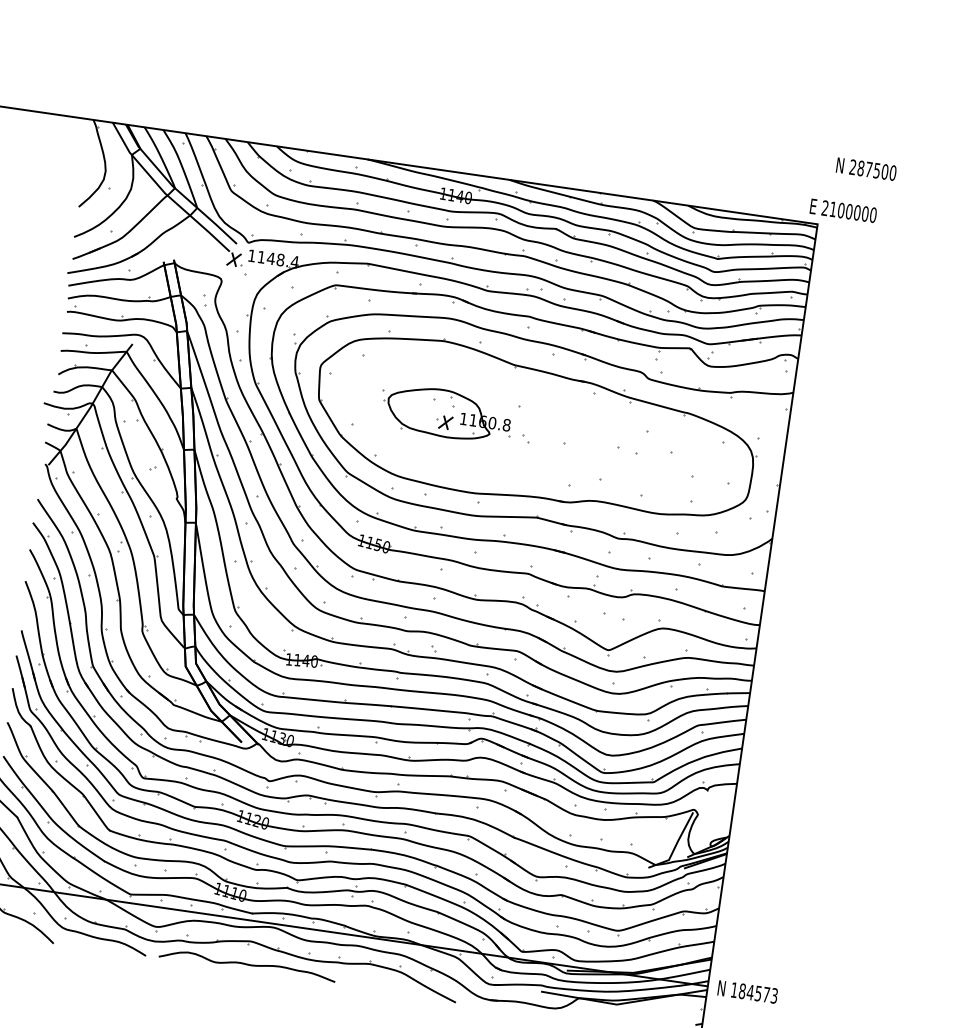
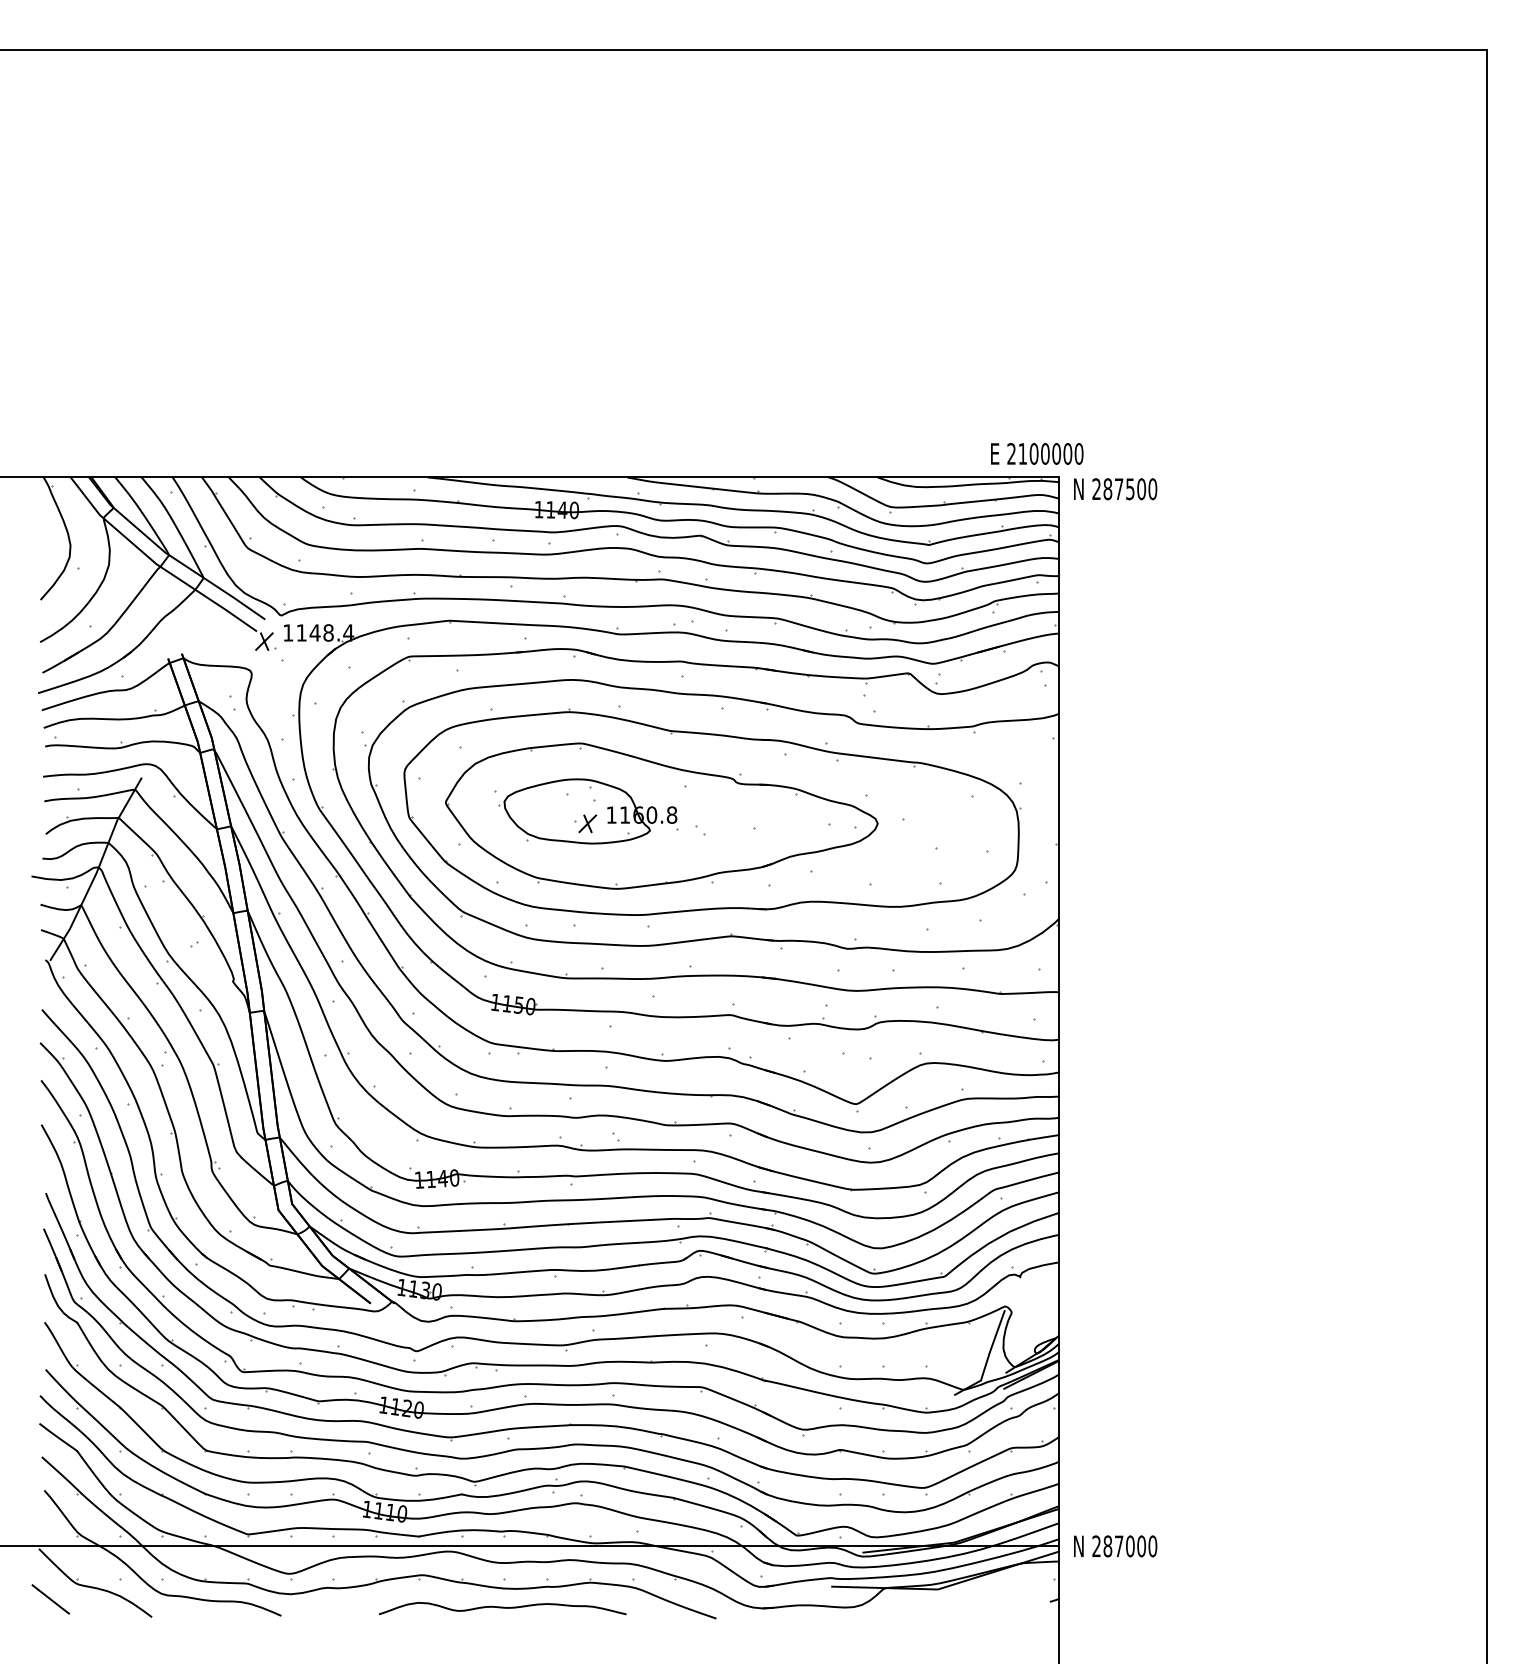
text: (866, 169) -> (1115, 489), moved
text: (843, 210) -> (1037, 453), moved
part: (499, 424) -> (661, 815), added
curve: (247, 965) -> (502, 1608), moved
text: (754, 993) -> (1124, 1546), 184573 -> 287000

